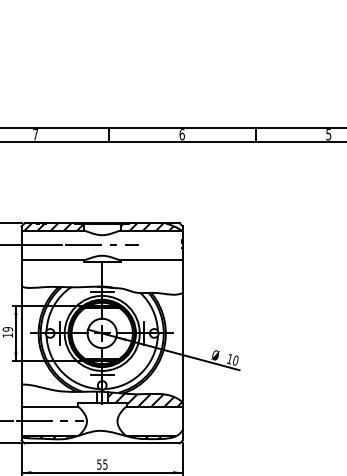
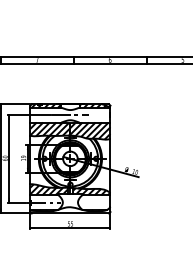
hatch: (102, 276) -> (70, 130), added
hatch: (58, 395) -> (48, 189), added

